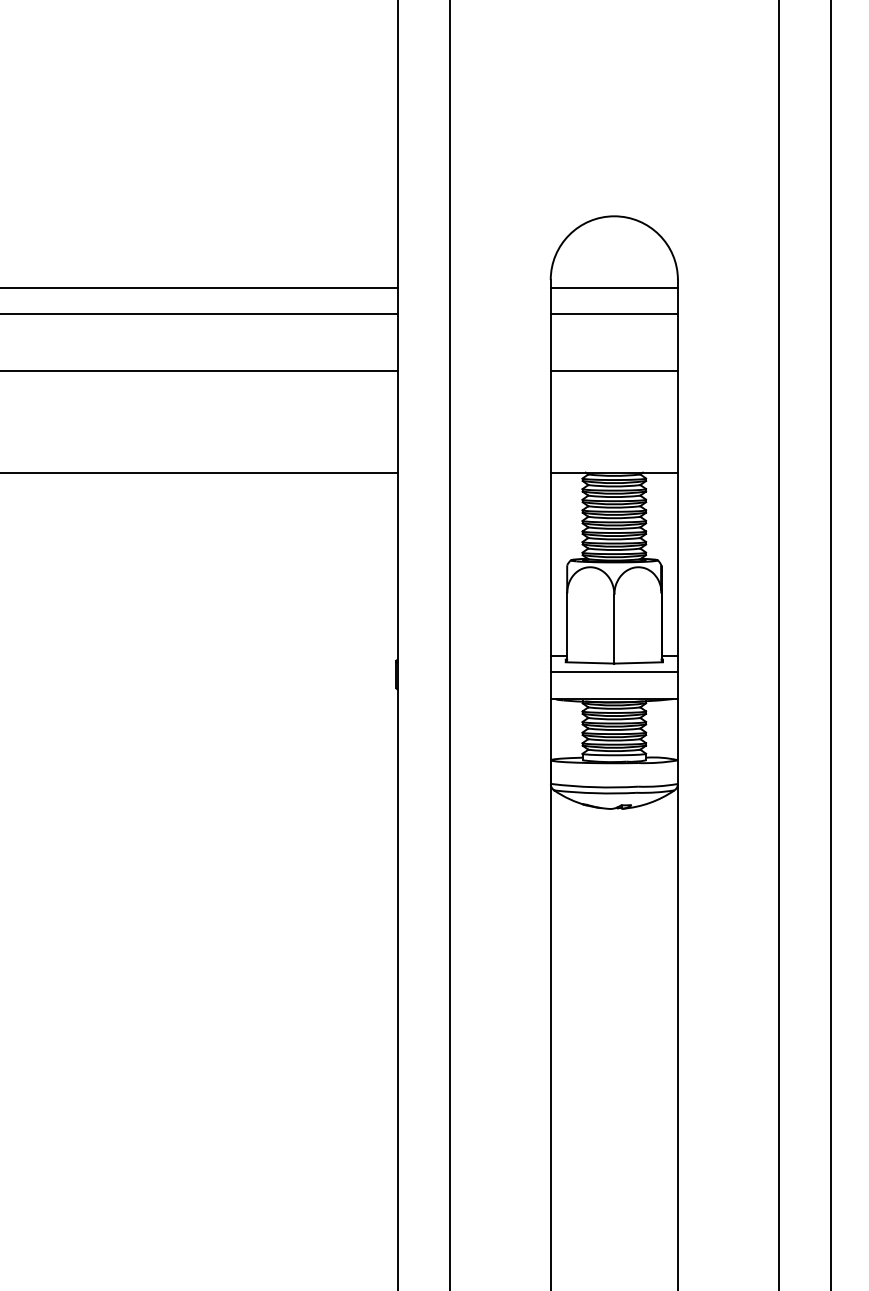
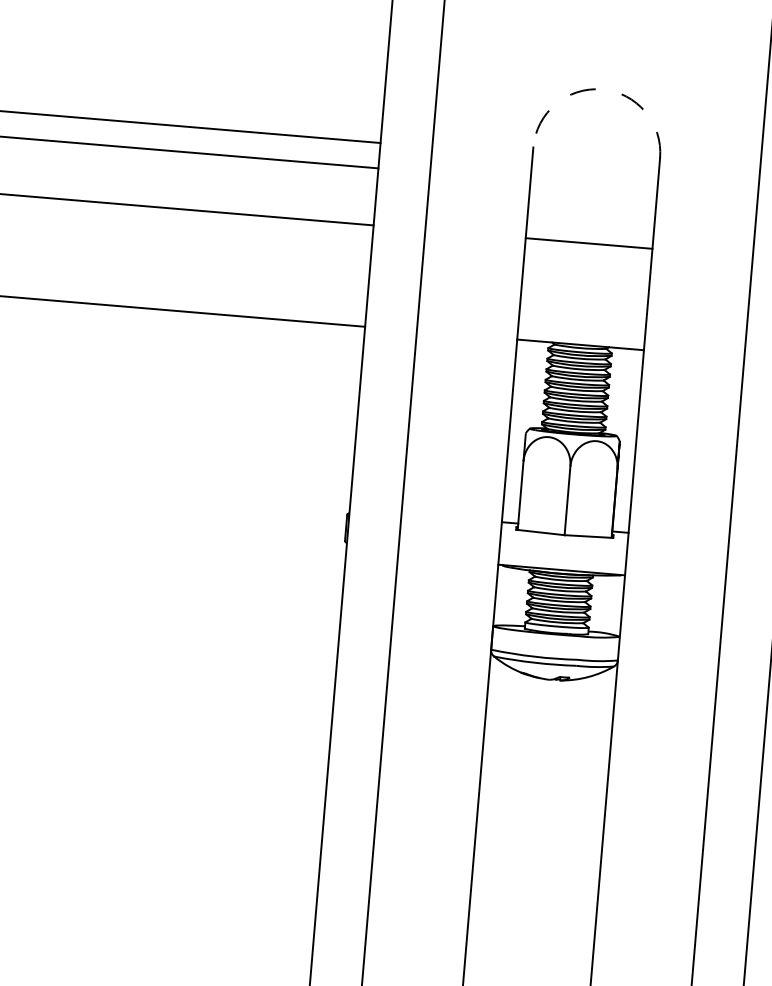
arc: (614, 216) -> (602, 89), solid -> dashed
line: (613, 288) -> (595, 161), removed
line: (613, 313) -> (593, 186), removed
line: (613, 672) -> (563, 543), removed

